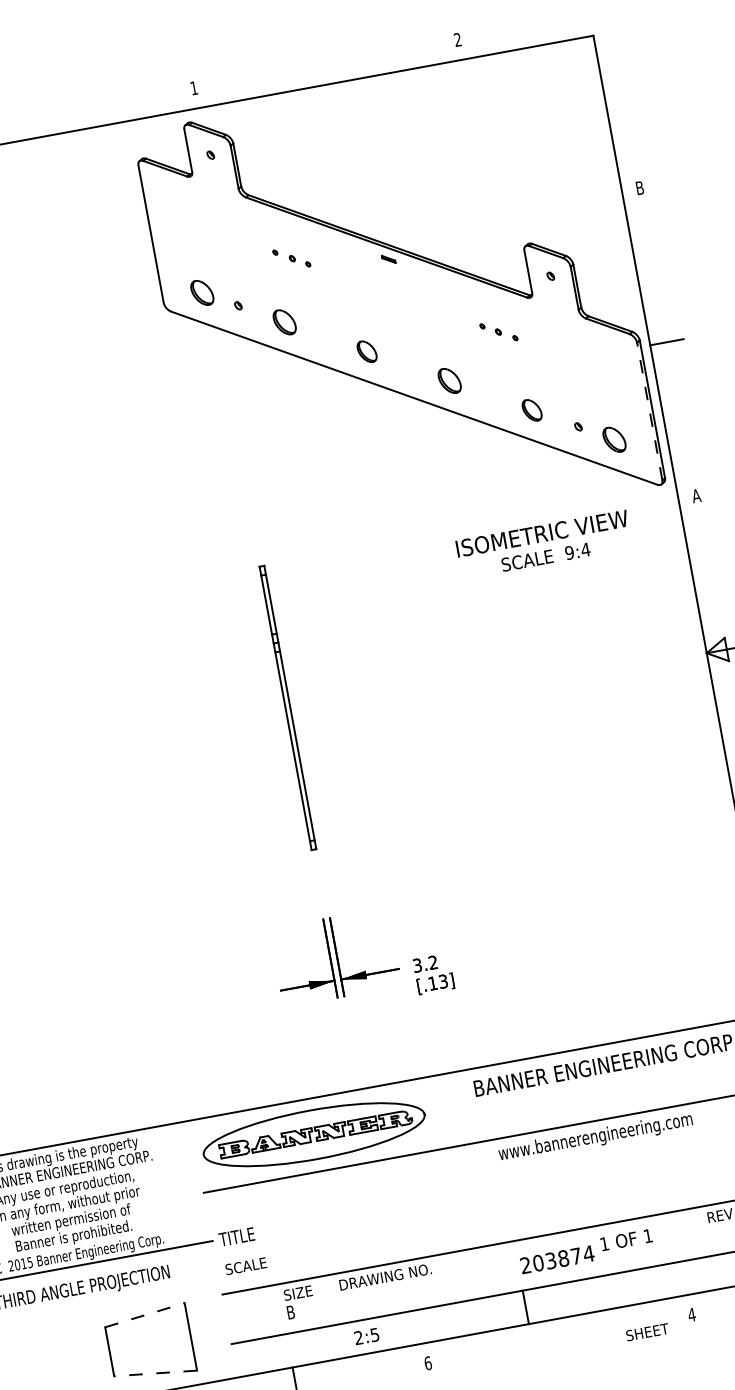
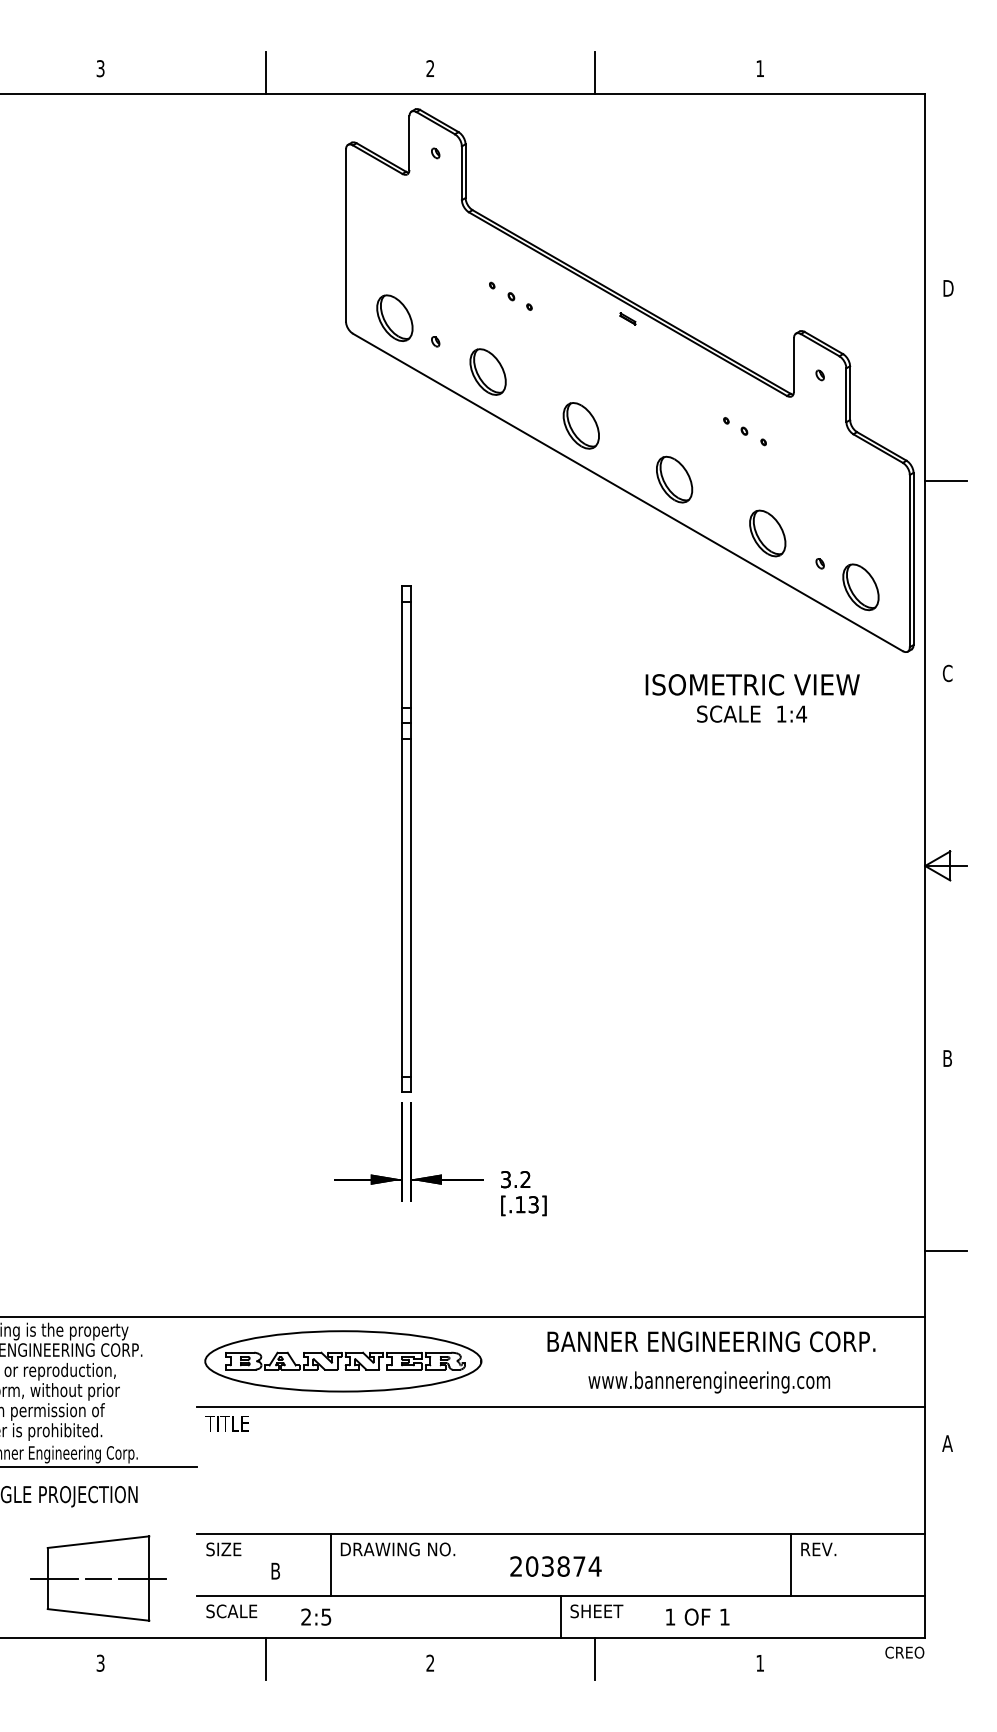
text: (457, 39) -> (759, 68), 2 -> 1
line: (326, 67) -> (595, 72), added
text: (194, 88) -> (430, 68), 1 -> 2
line: (62, 115) -> (265, 72), added
text: (641, 187) -> (949, 288), B -> D
part: (201, 292) -> (394, 317), size x1.43
part: (284, 322) -> (487, 371), size x1.43
part: (366, 351) -> (580, 425), size x1.67
part: (449, 380) -> (674, 479), size x1.43
part: (531, 410) -> (767, 533), size x1.67
line: (649, 411) -> (909, 560), dashed -> solid
part: (614, 440) -> (860, 587), size x1.43
text: (696, 496) -> (947, 673), A -> C
text: (569, 552) -> (781, 713), 9:4 -> 1:4
part: (287, 707) -> (406, 838), size x1.43
text: (595, 1137) -> (709, 1382), moved
line: (702, 1232) -> (791, 1565), added
text: (236, 1236) -> (226, 1423), moved
text: (626, 1239) -> (697, 1616), moved
text: (557, 1259) -> (555, 1566), moved
text: (245, 1266) -> (231, 1611), moved
text: (297, 1293) -> (223, 1549), moved
line: (333, 1299) -> (330, 1565), added
line: (145, 1315) -> (99, 1542), dashed -> solid
text: (691, 1315) -> (759, 1663), 4 -> 1
text: (647, 1332) -> (596, 1611), moved
text: (366, 1335) -> (316, 1616), moved
line: (559, 1336) -> (595, 1659), added
line: (185, 1337) -> (142, 1578), added
line: (150, 1344) -> (98, 1578), added
line: (115, 1350) -> (54, 1578), added
text: (428, 1362) -> (430, 1662), 6 -> 2
line: (155, 1373) -> (98, 1614), dashed -> solid

